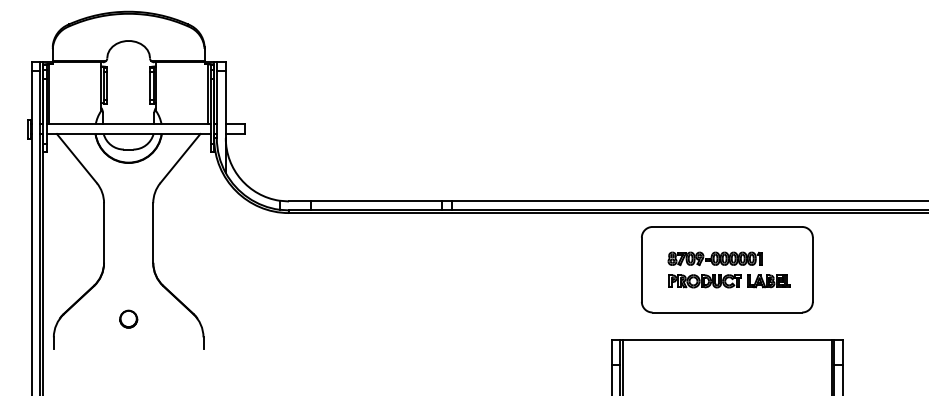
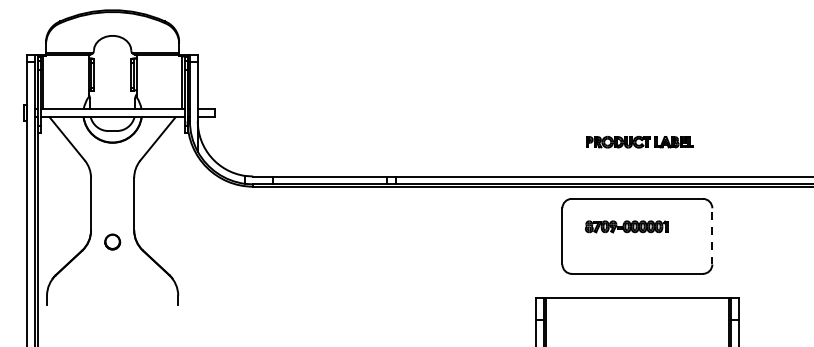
line: (812, 269) -> (712, 236), solid -> dashed
part: (729, 281) -> (639, 142), moved
circle: (128, 318) -> (112, 241), moved

